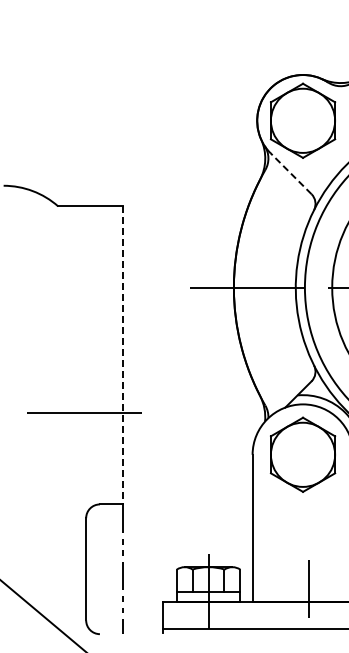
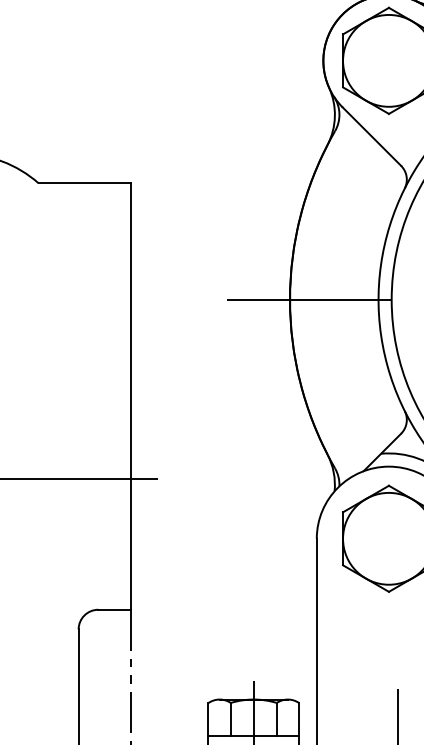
line: (291, 173) -> (372, 136), dashed -> solid
line: (122, 355) -> (130, 396), dashed -> solid

